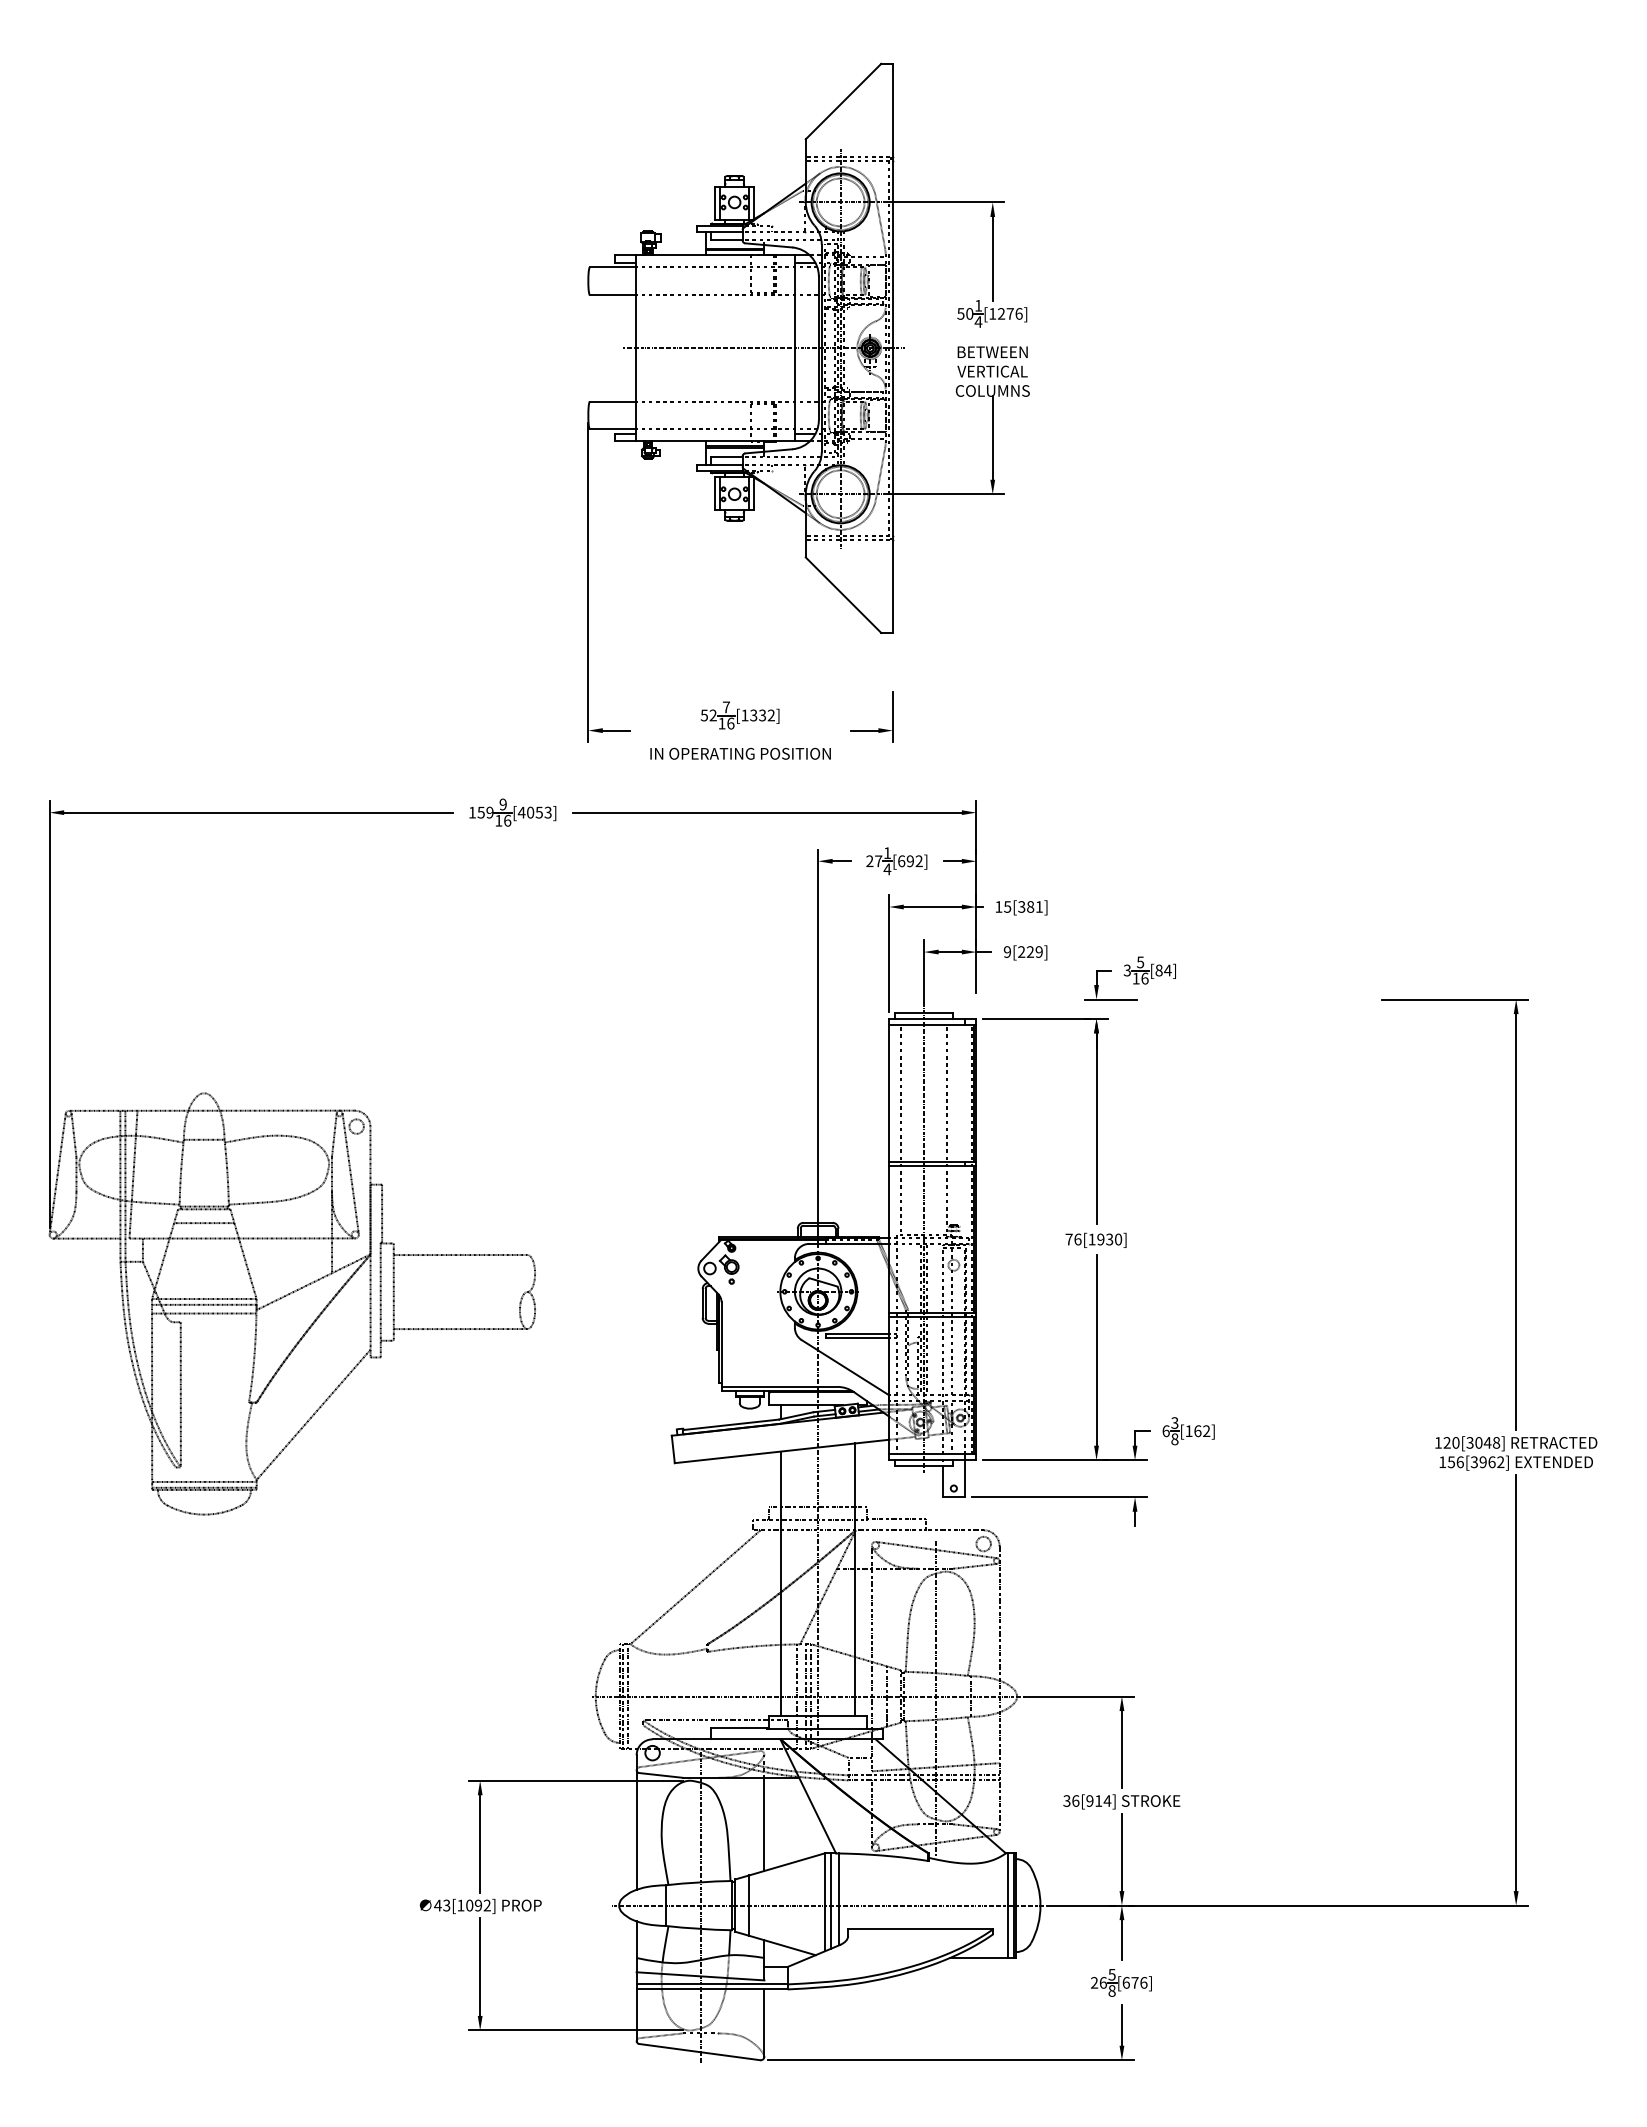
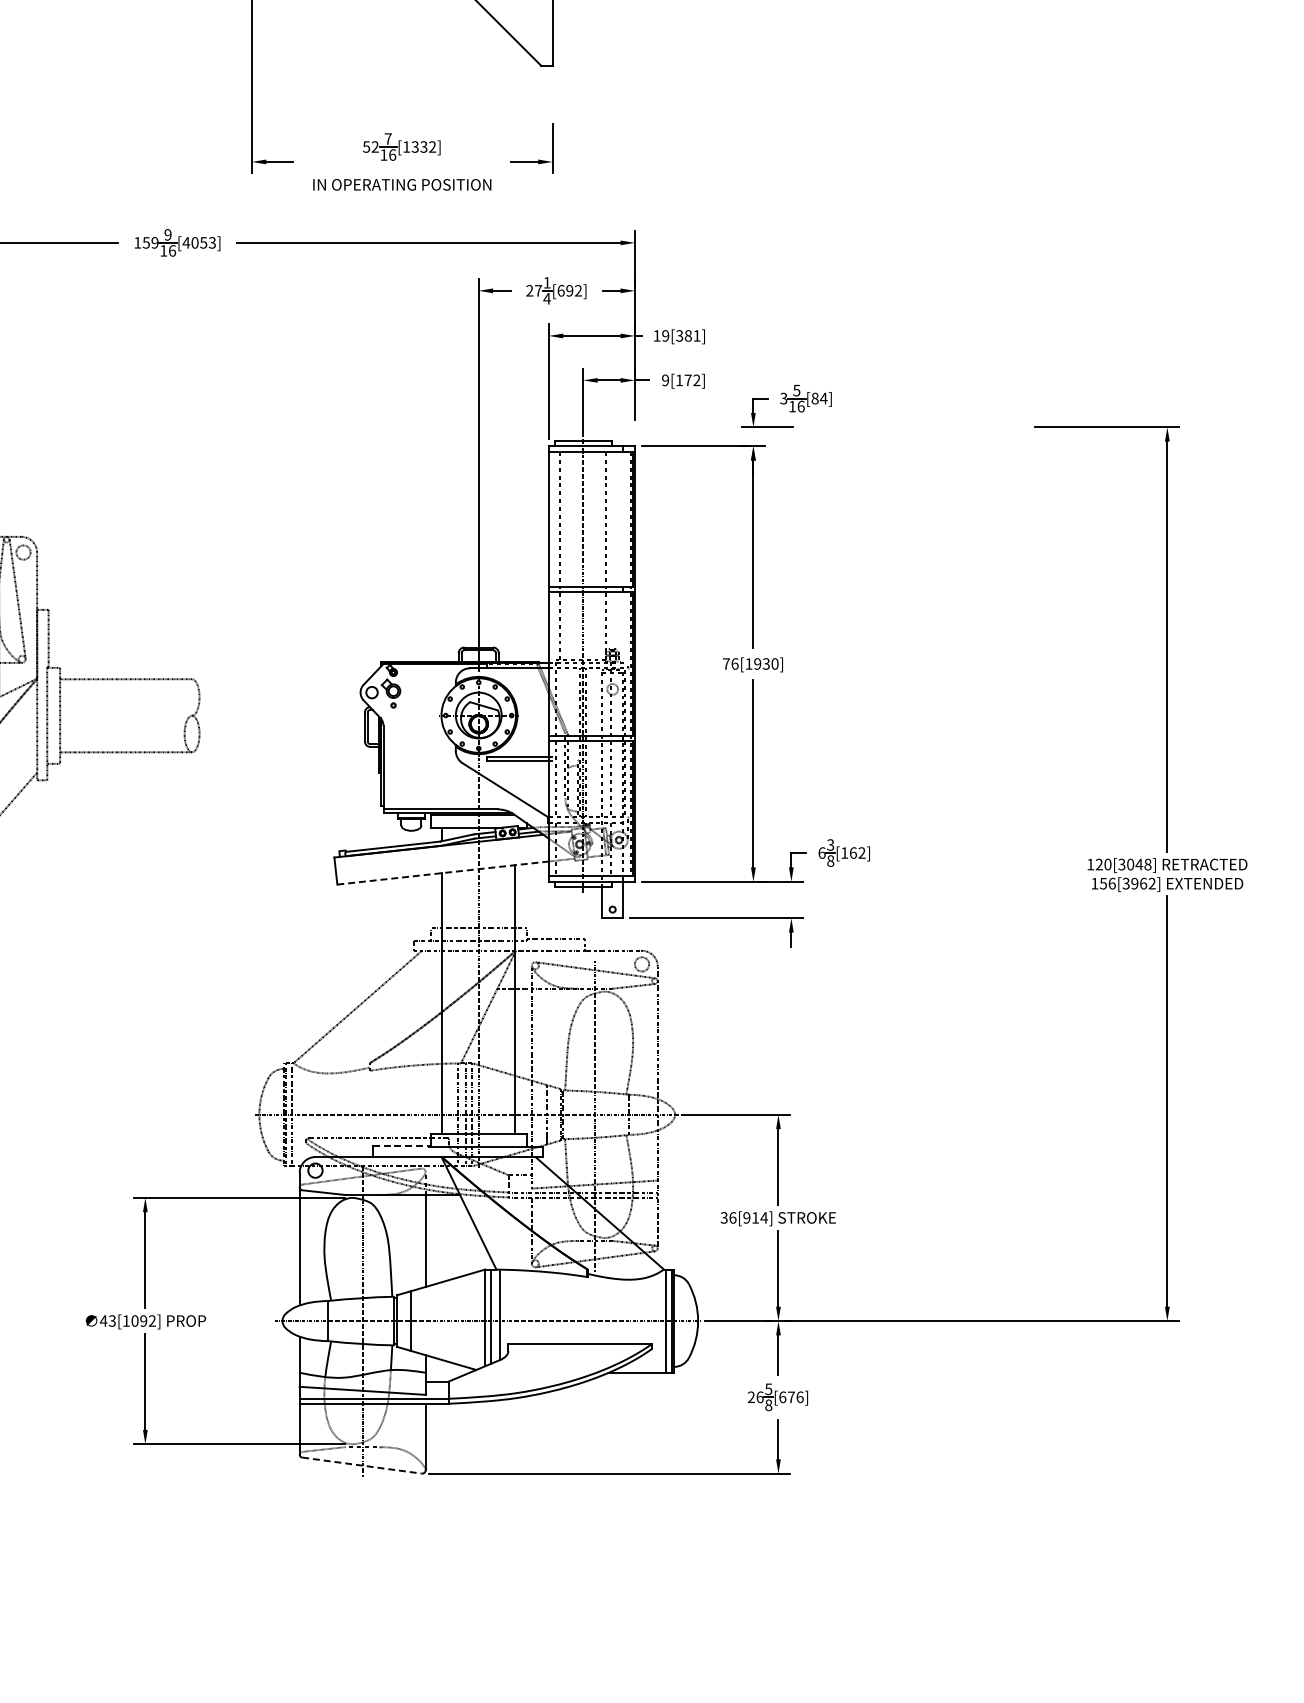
text: (1007, 906) -> (665, 335), 15[381] -> 19[381]
text: (1030, 951) -> (688, 379), 9[229] -> 9[172]
line: (782, 1451) -> (443, 873), solid -> dashed
line: (739, 1727) -> (401, 1145), solid -> dashed
line: (700, 2052) -> (362, 1465), solid -> dashed

